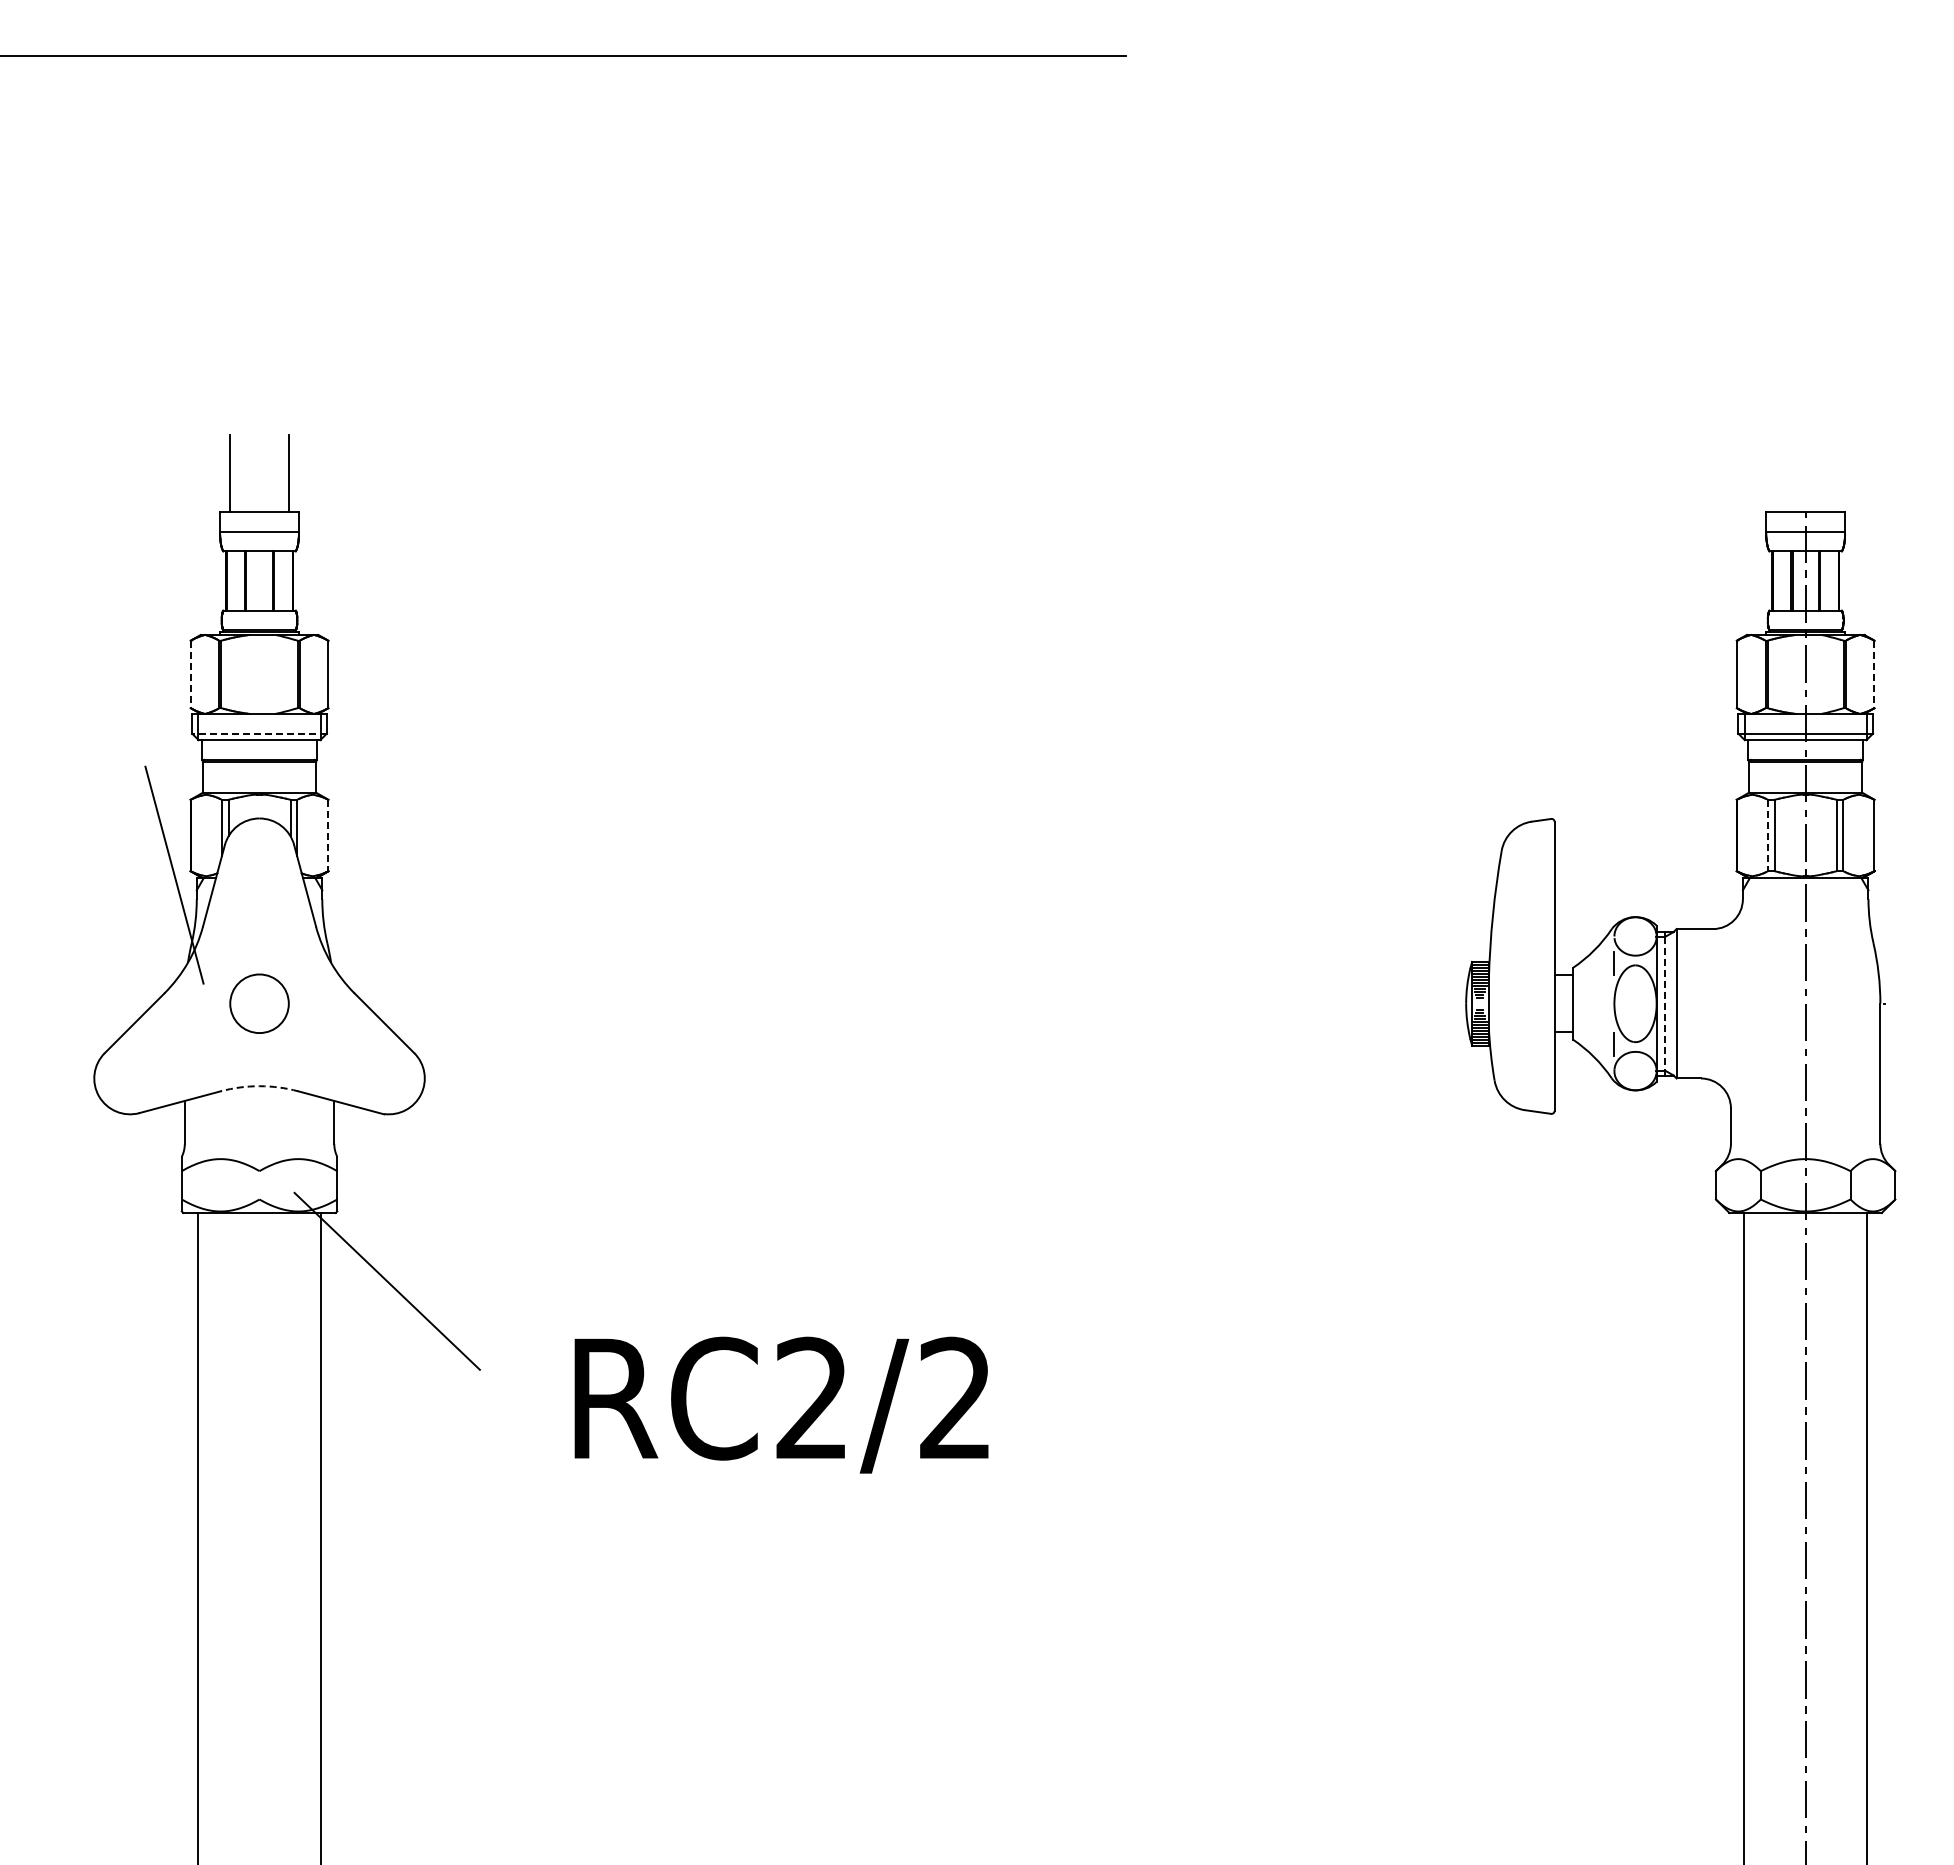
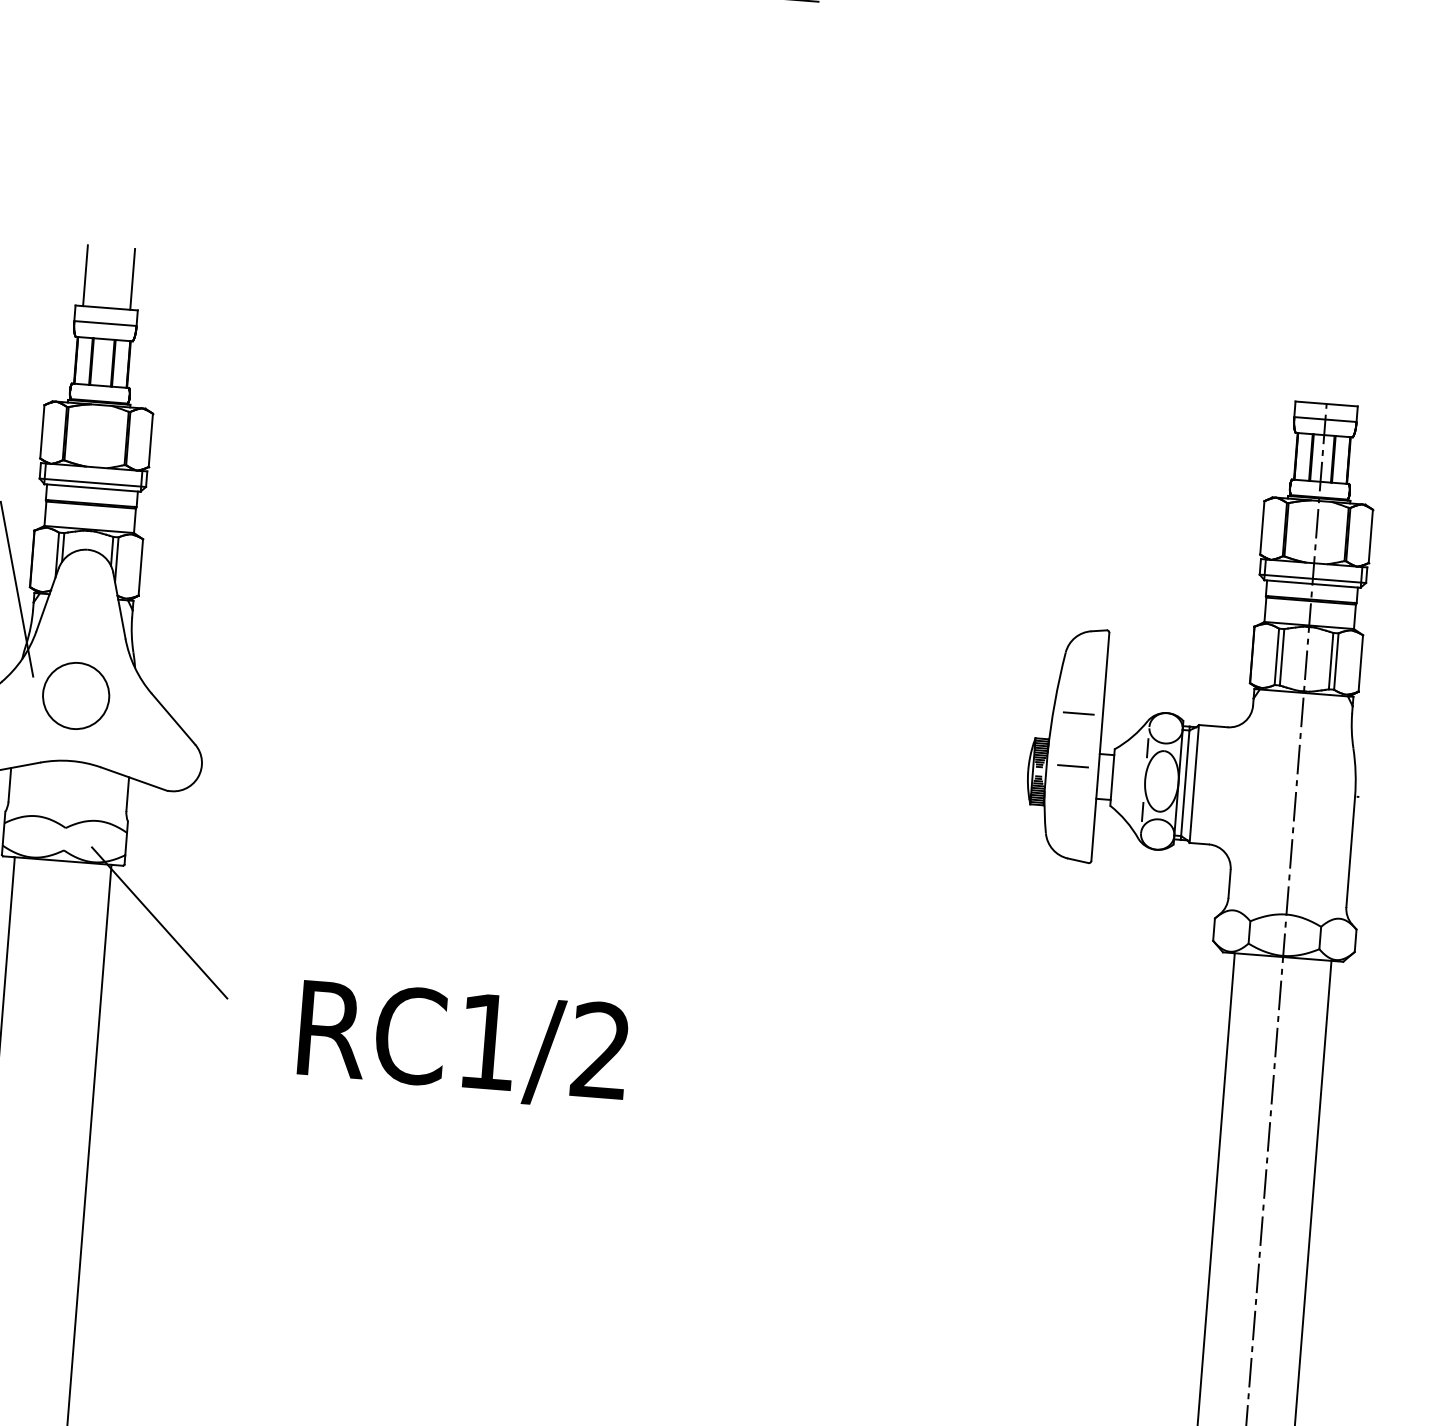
line: (190, 674) -> (42, 431), dashed -> solid
line: (1874, 674) -> (1370, 536), dashed -> solid
line: (259, 733) -> (92, 482), dashed -> solid
line: (328, 835) -> (141, 567), dashed -> solid
line: (1768, 835) -> (1277, 656), dashed -> solid
line: (1523, 925) -> (1078, 712), added
line: (1522, 993) -> (1073, 766), added
circle: (259, 1003) -> (76, 695), size x1.43
line: (1665, 1003) -> (1185, 783), dashed -> solid
arc: (259, 1086) -> (70, 761), dashed -> solid
text: (811, 1397) -> (487, 1040), RC2/2 -> RC1/2

